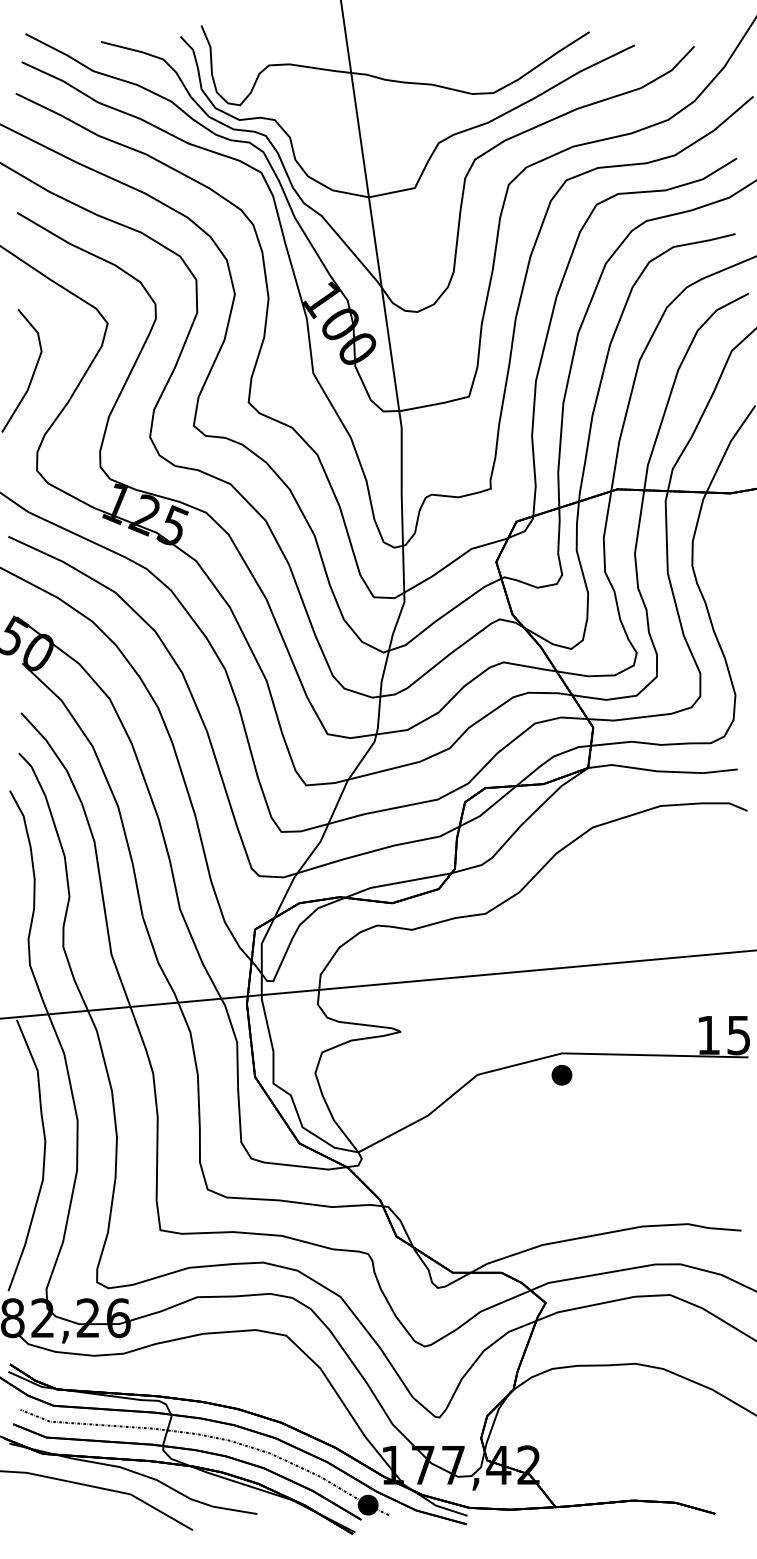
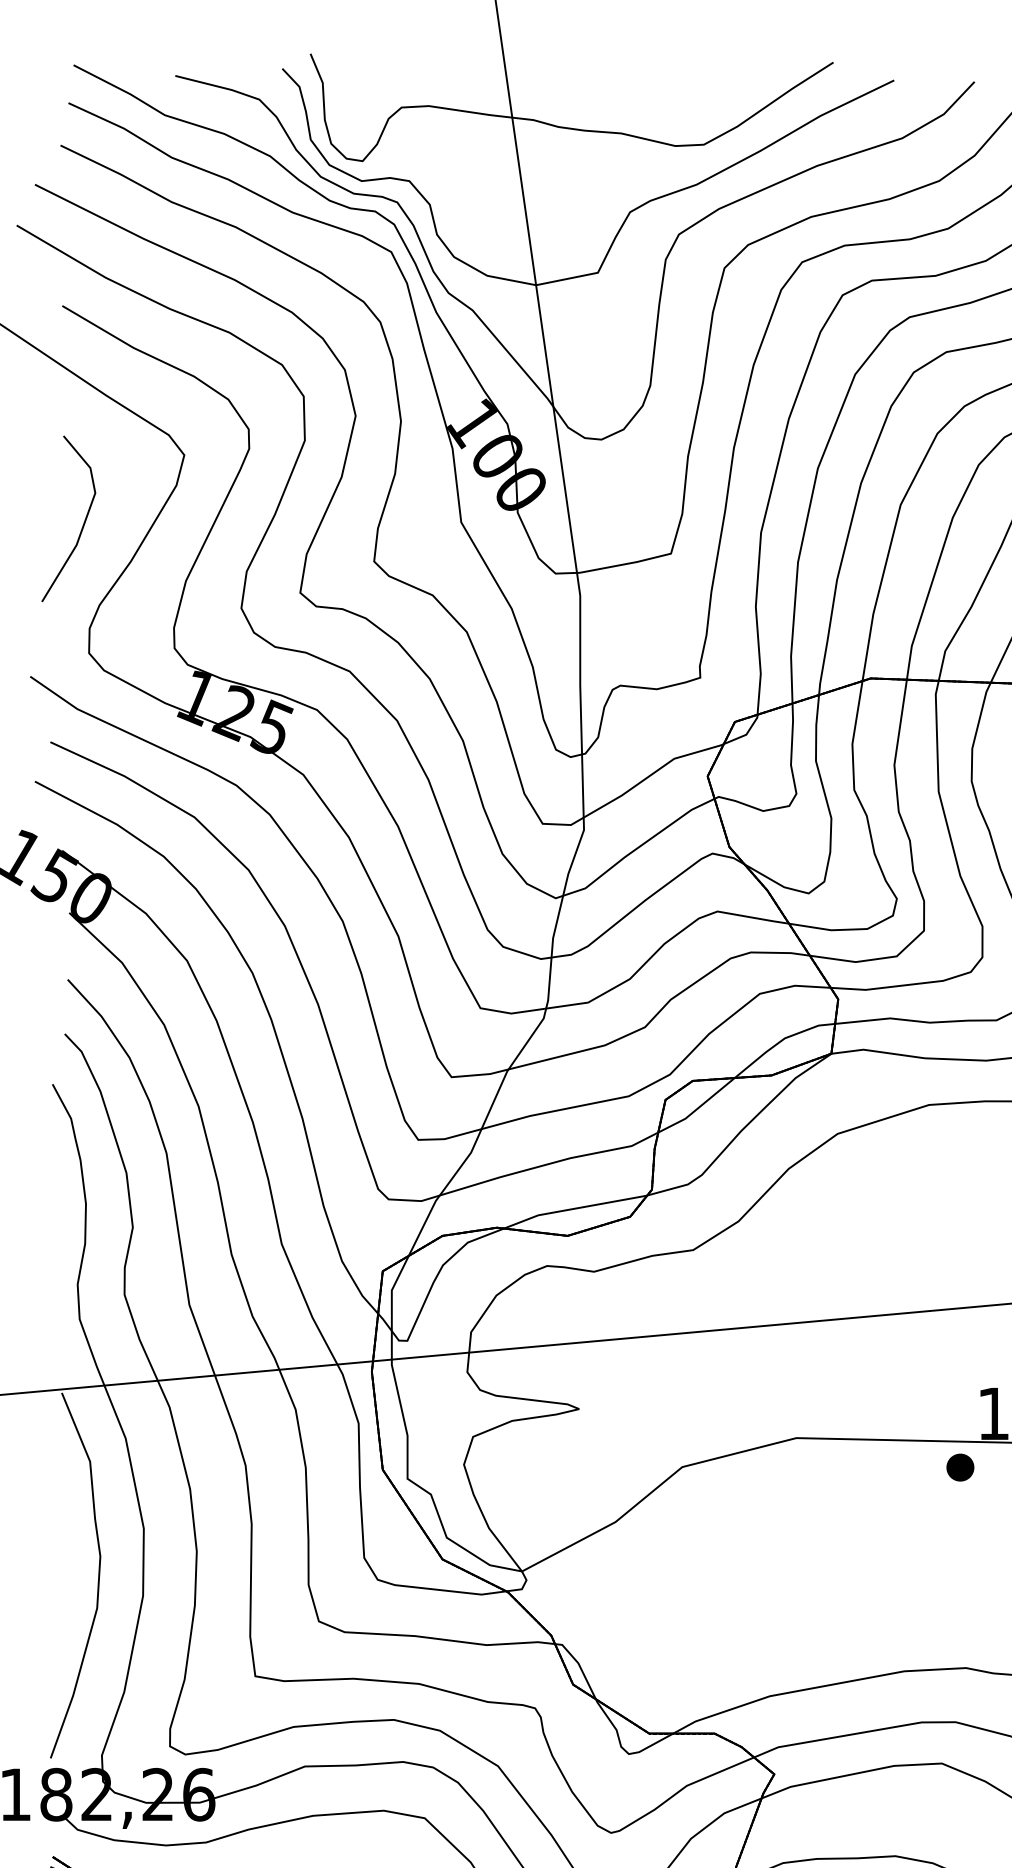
part: (561, 1075) -> (959, 1467), moved

